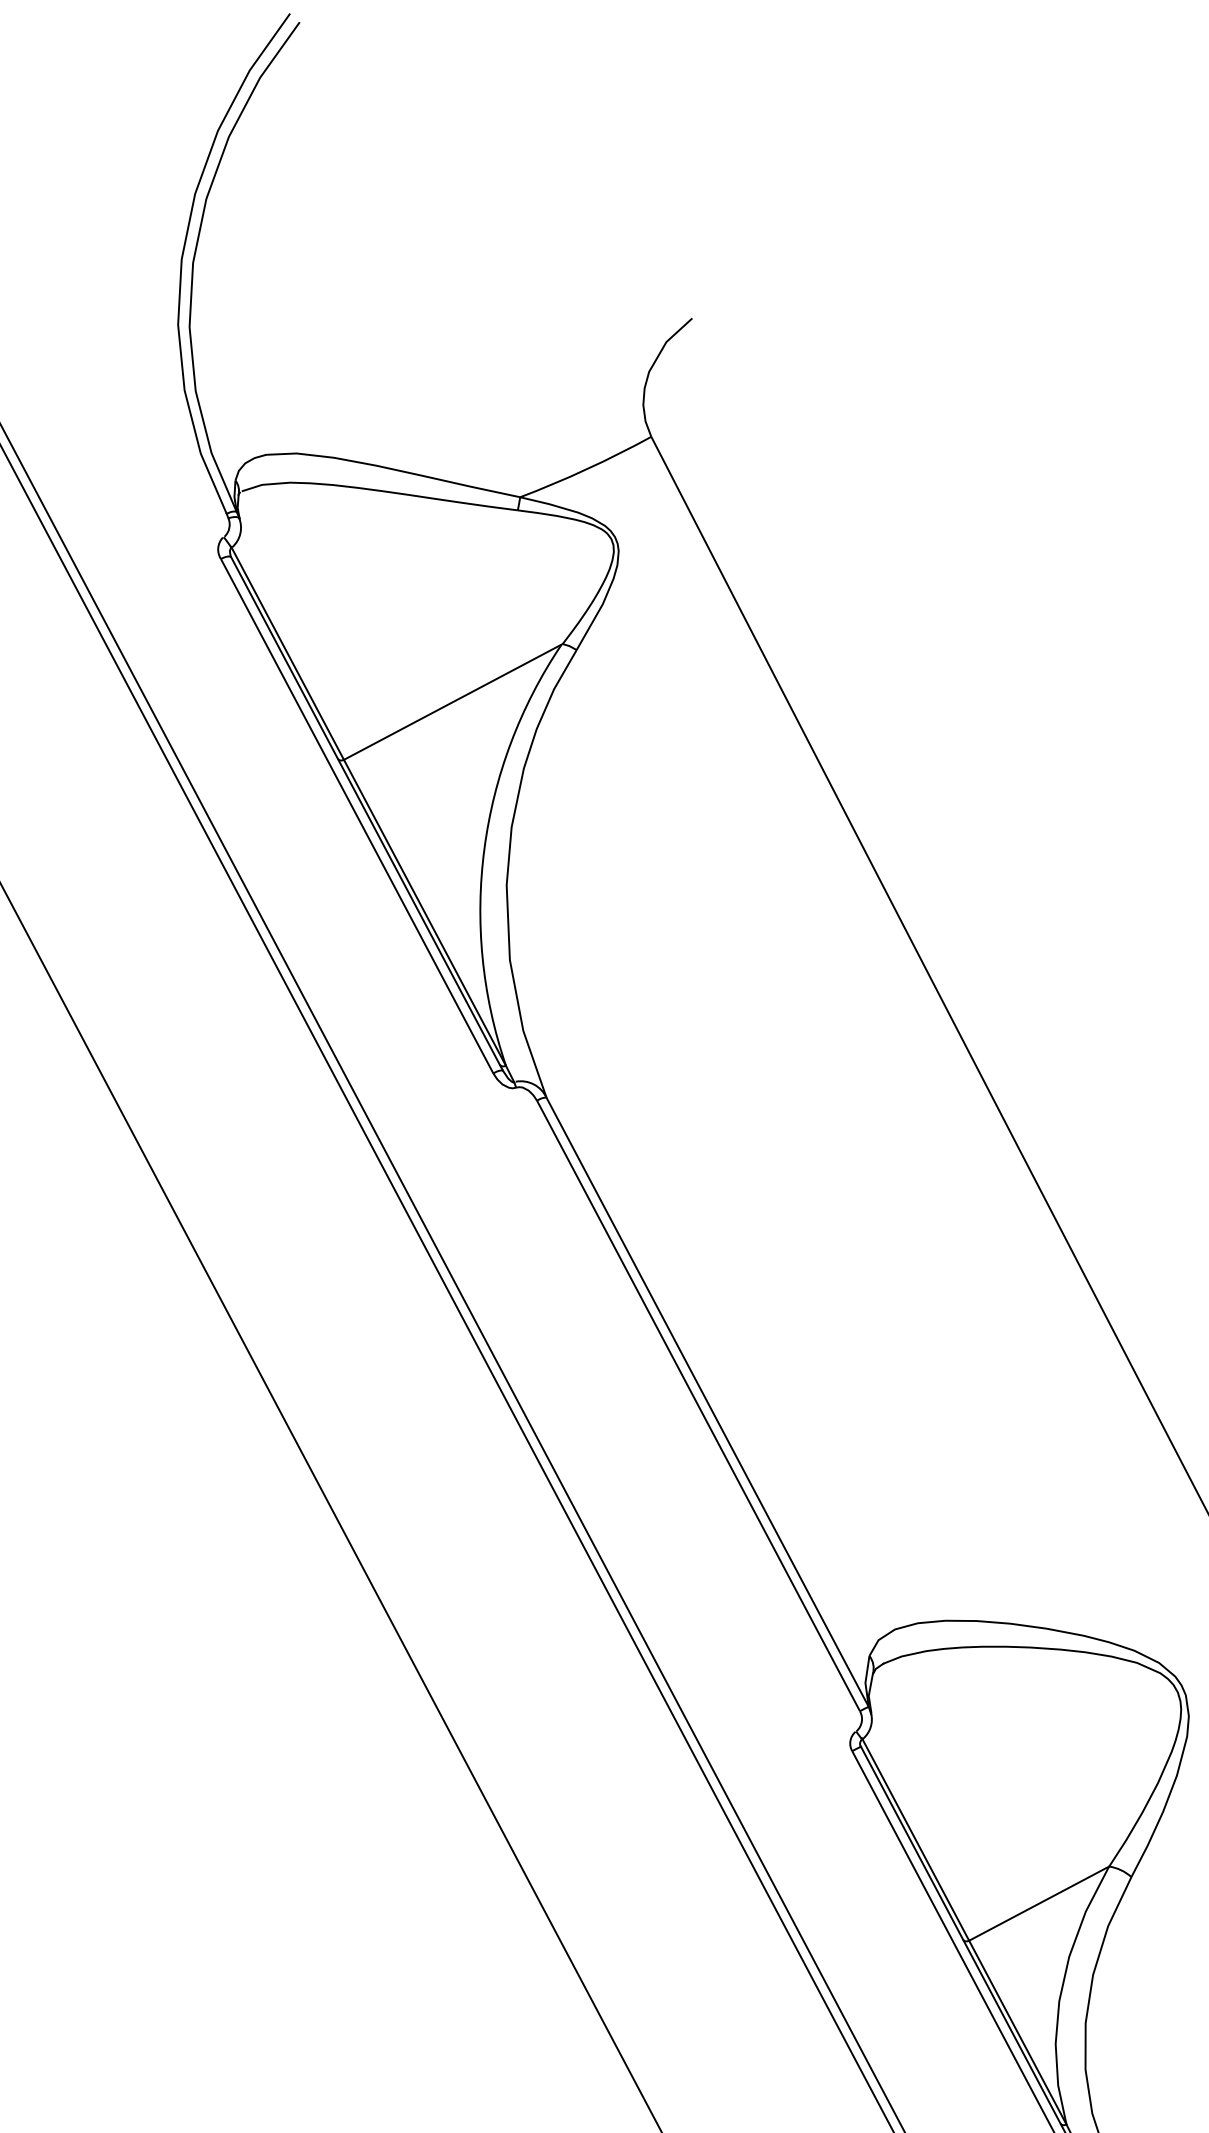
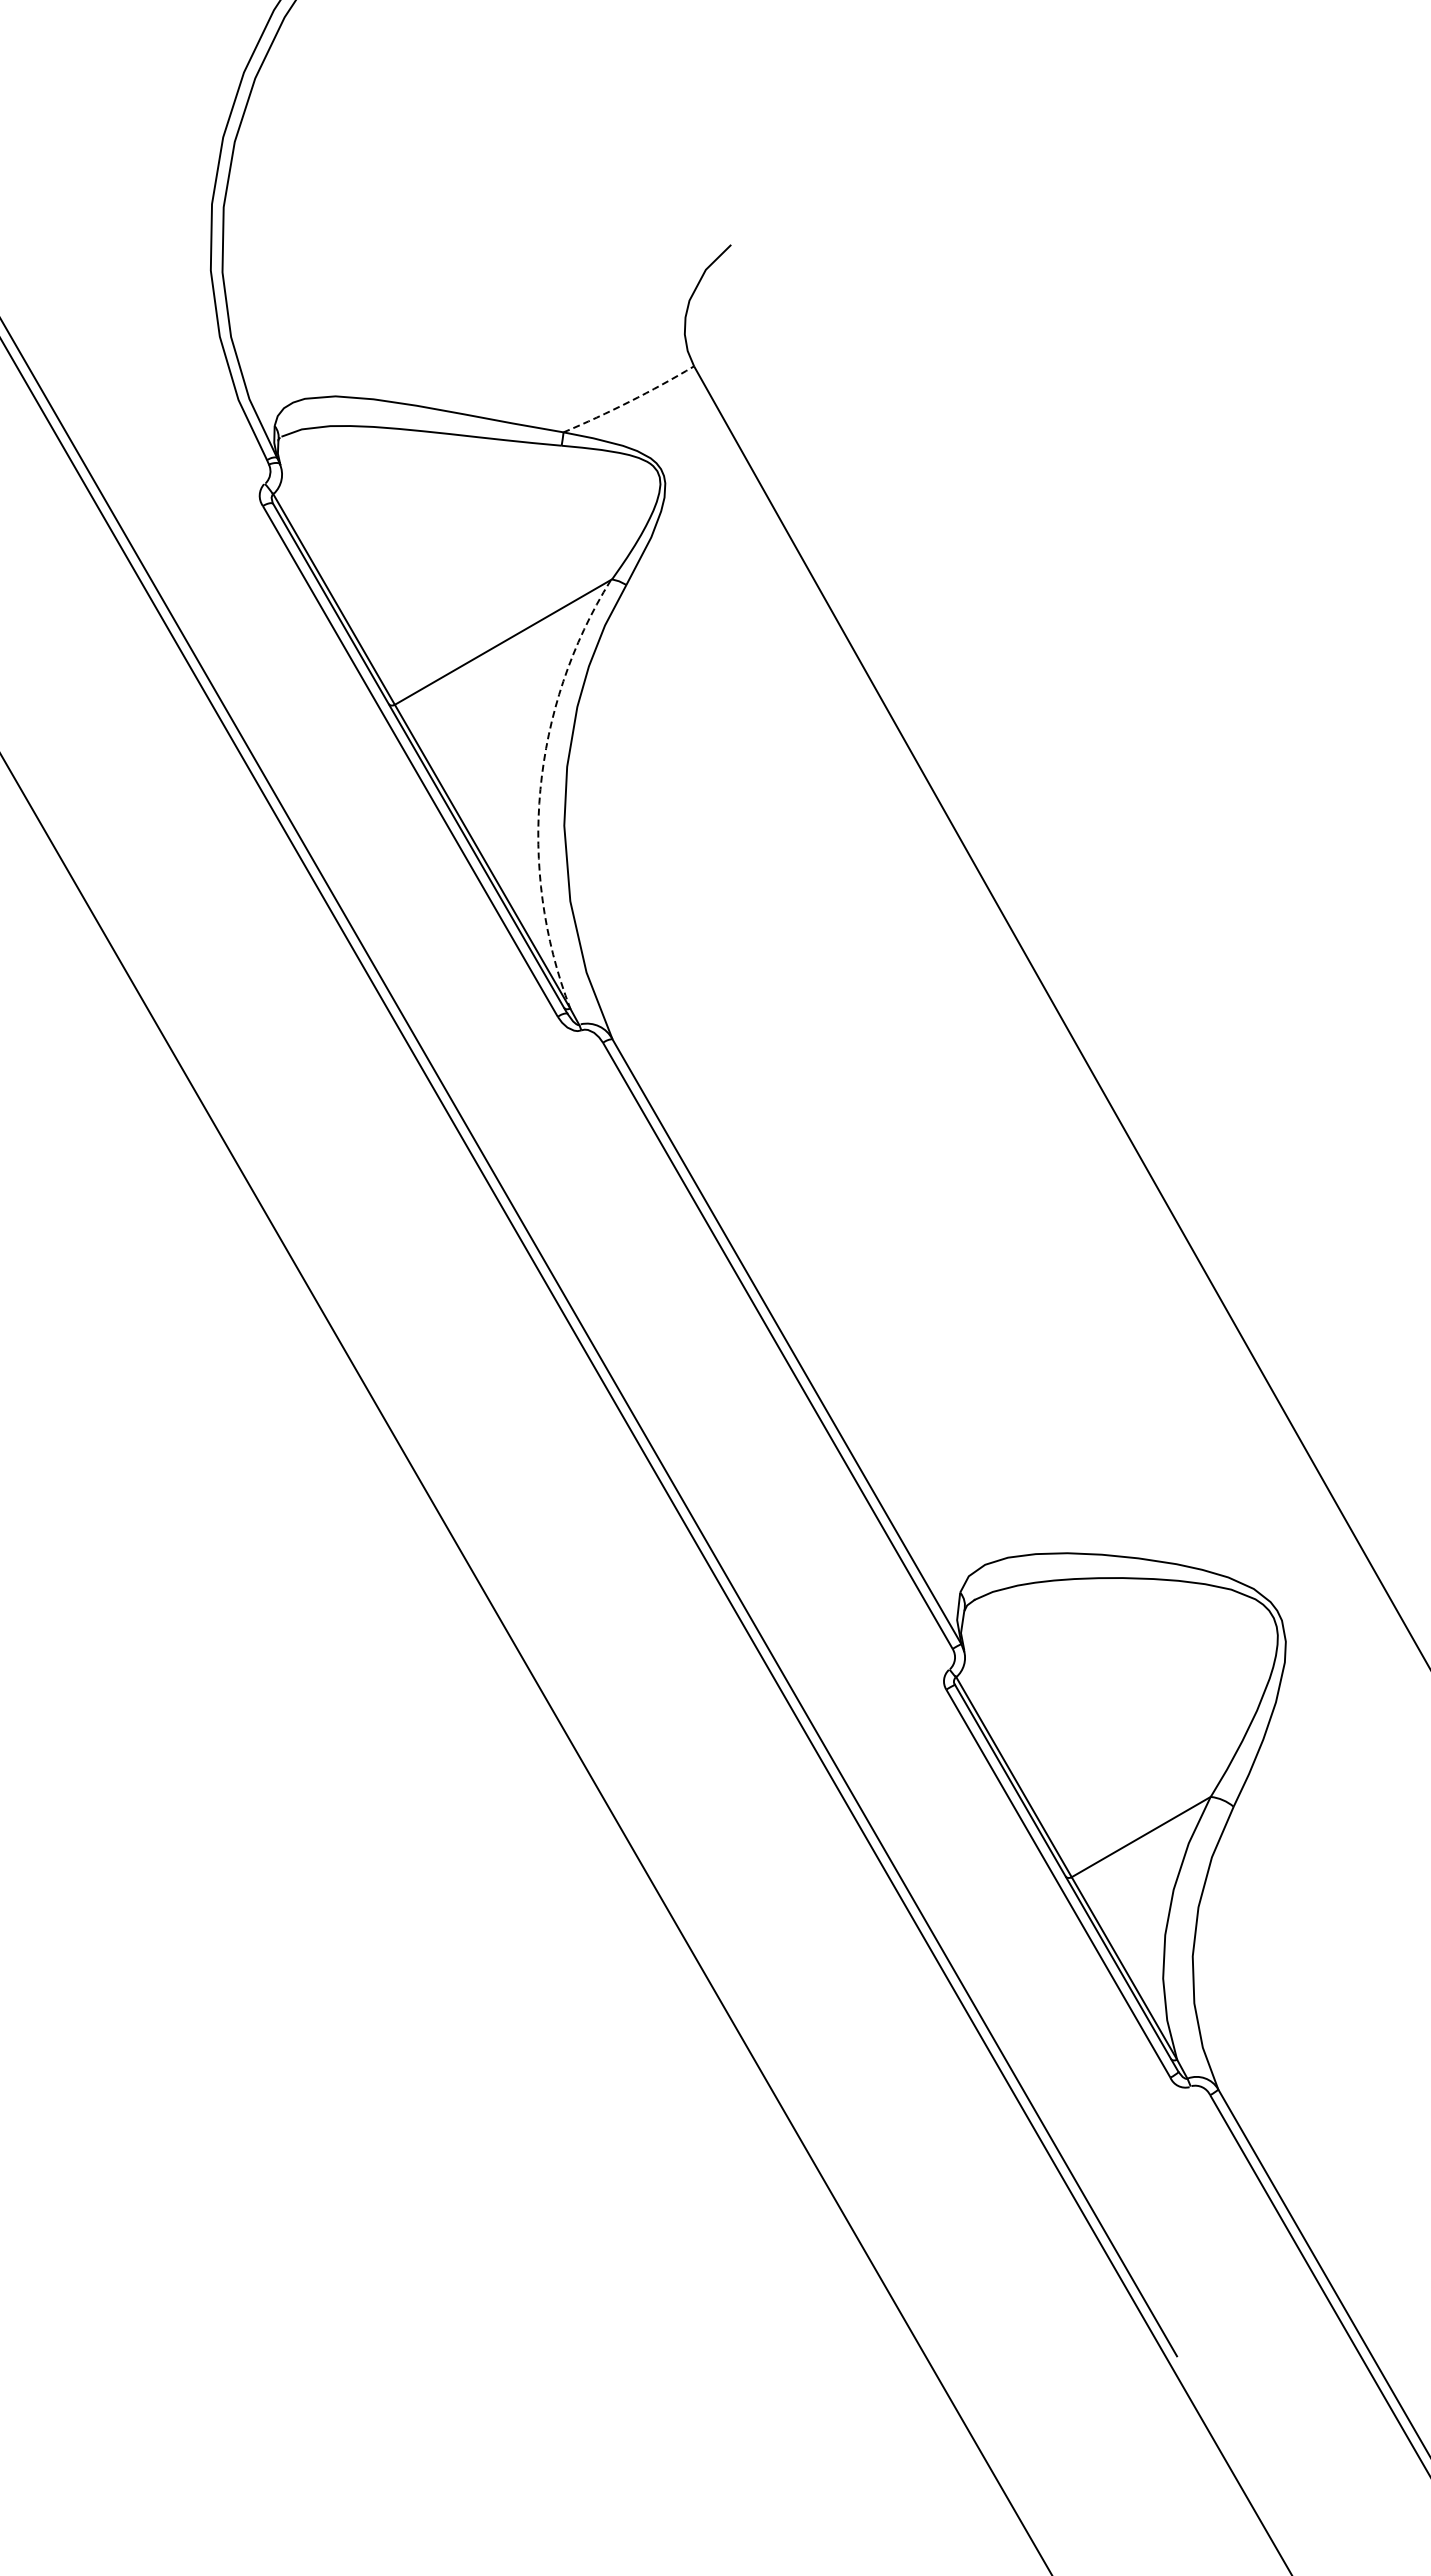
arc: (586, 469) -> (629, 401), solid -> dashed
arc: (484, 848) -> (540, 789), solid -> dashed

